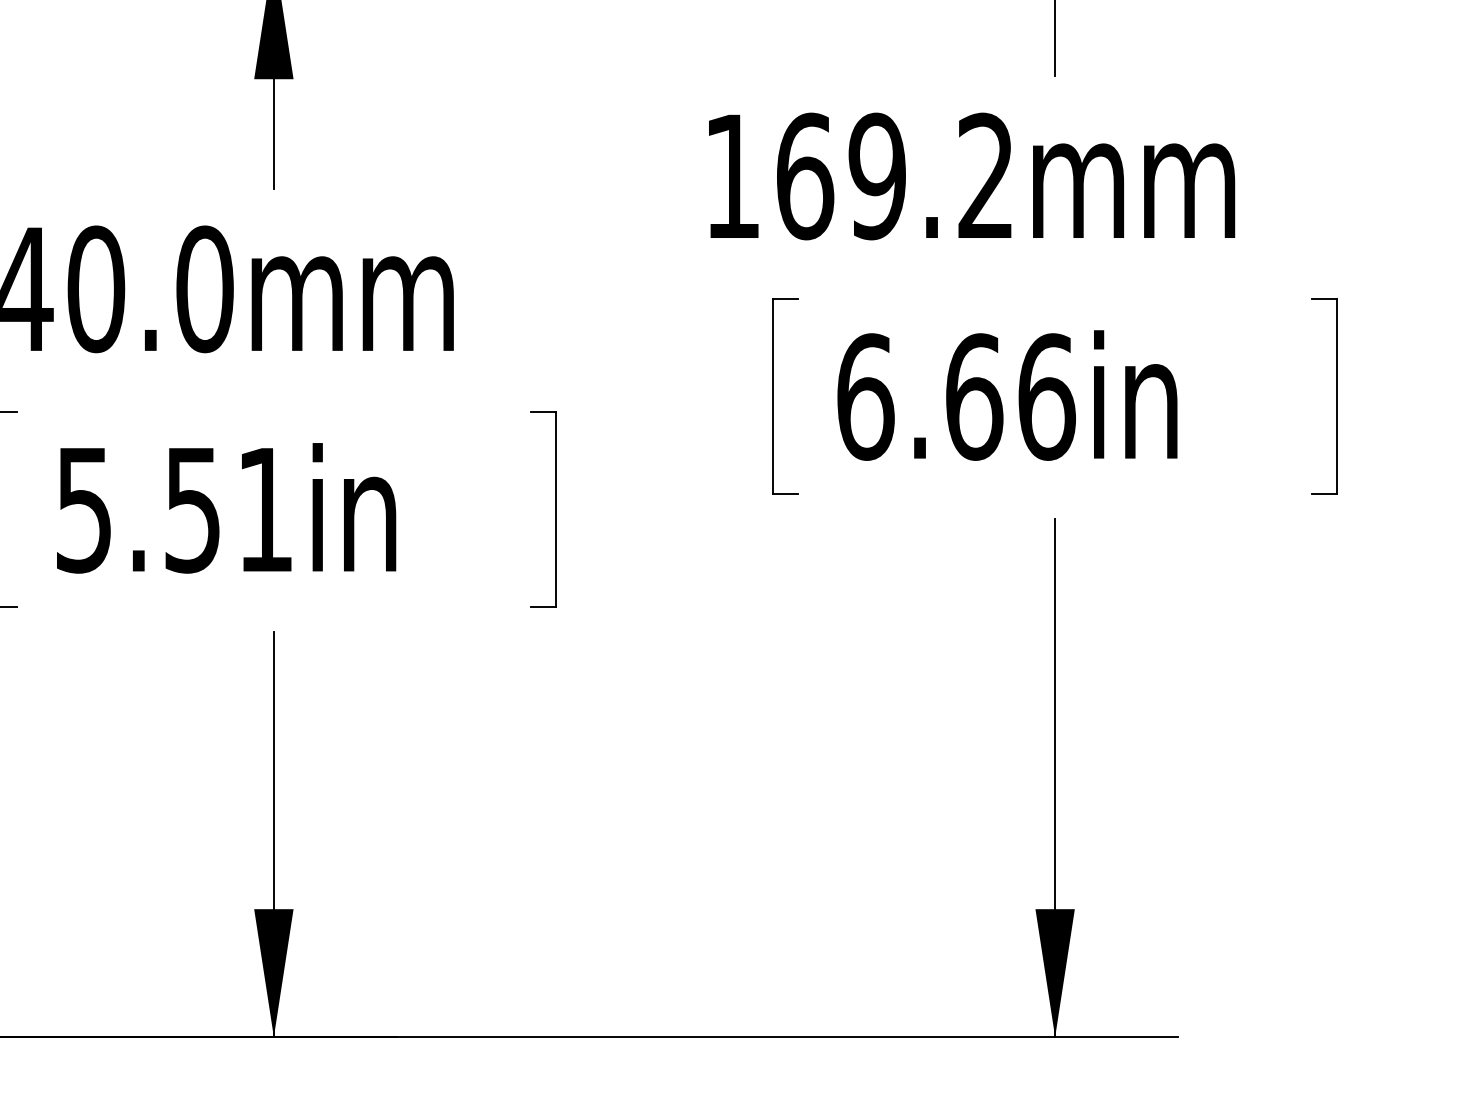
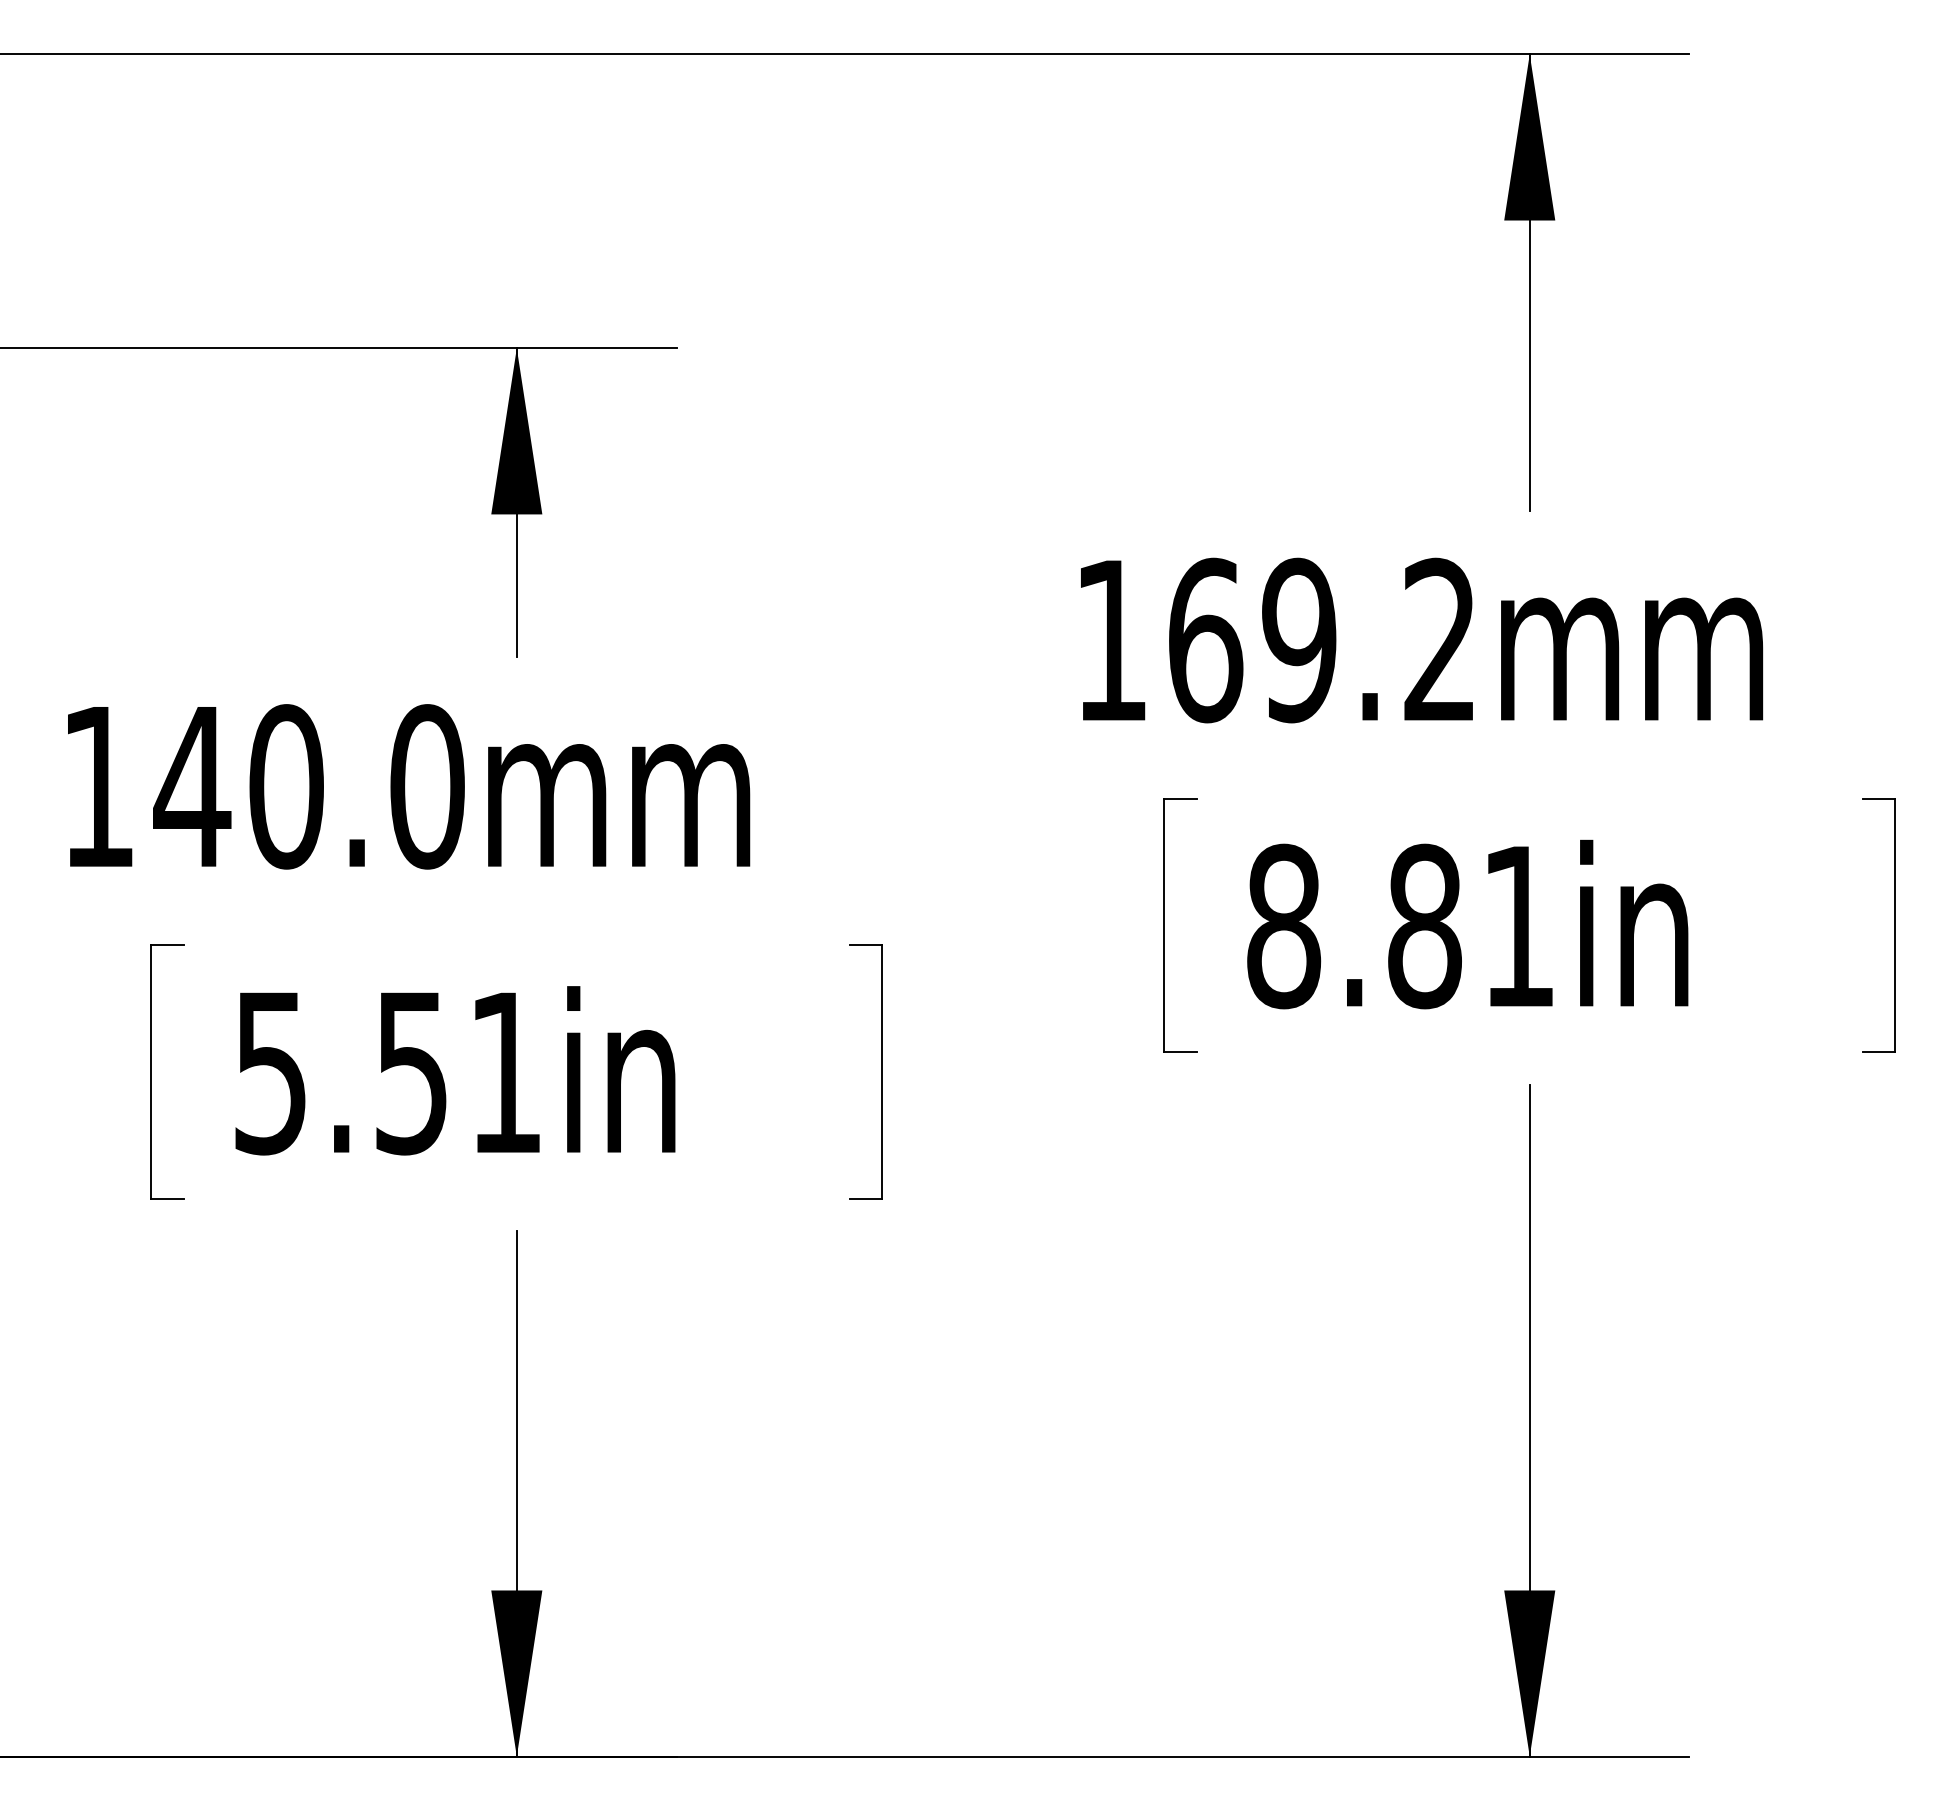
text: (956, 397) -> (1401, 926), 6.66in -> 8.81in

